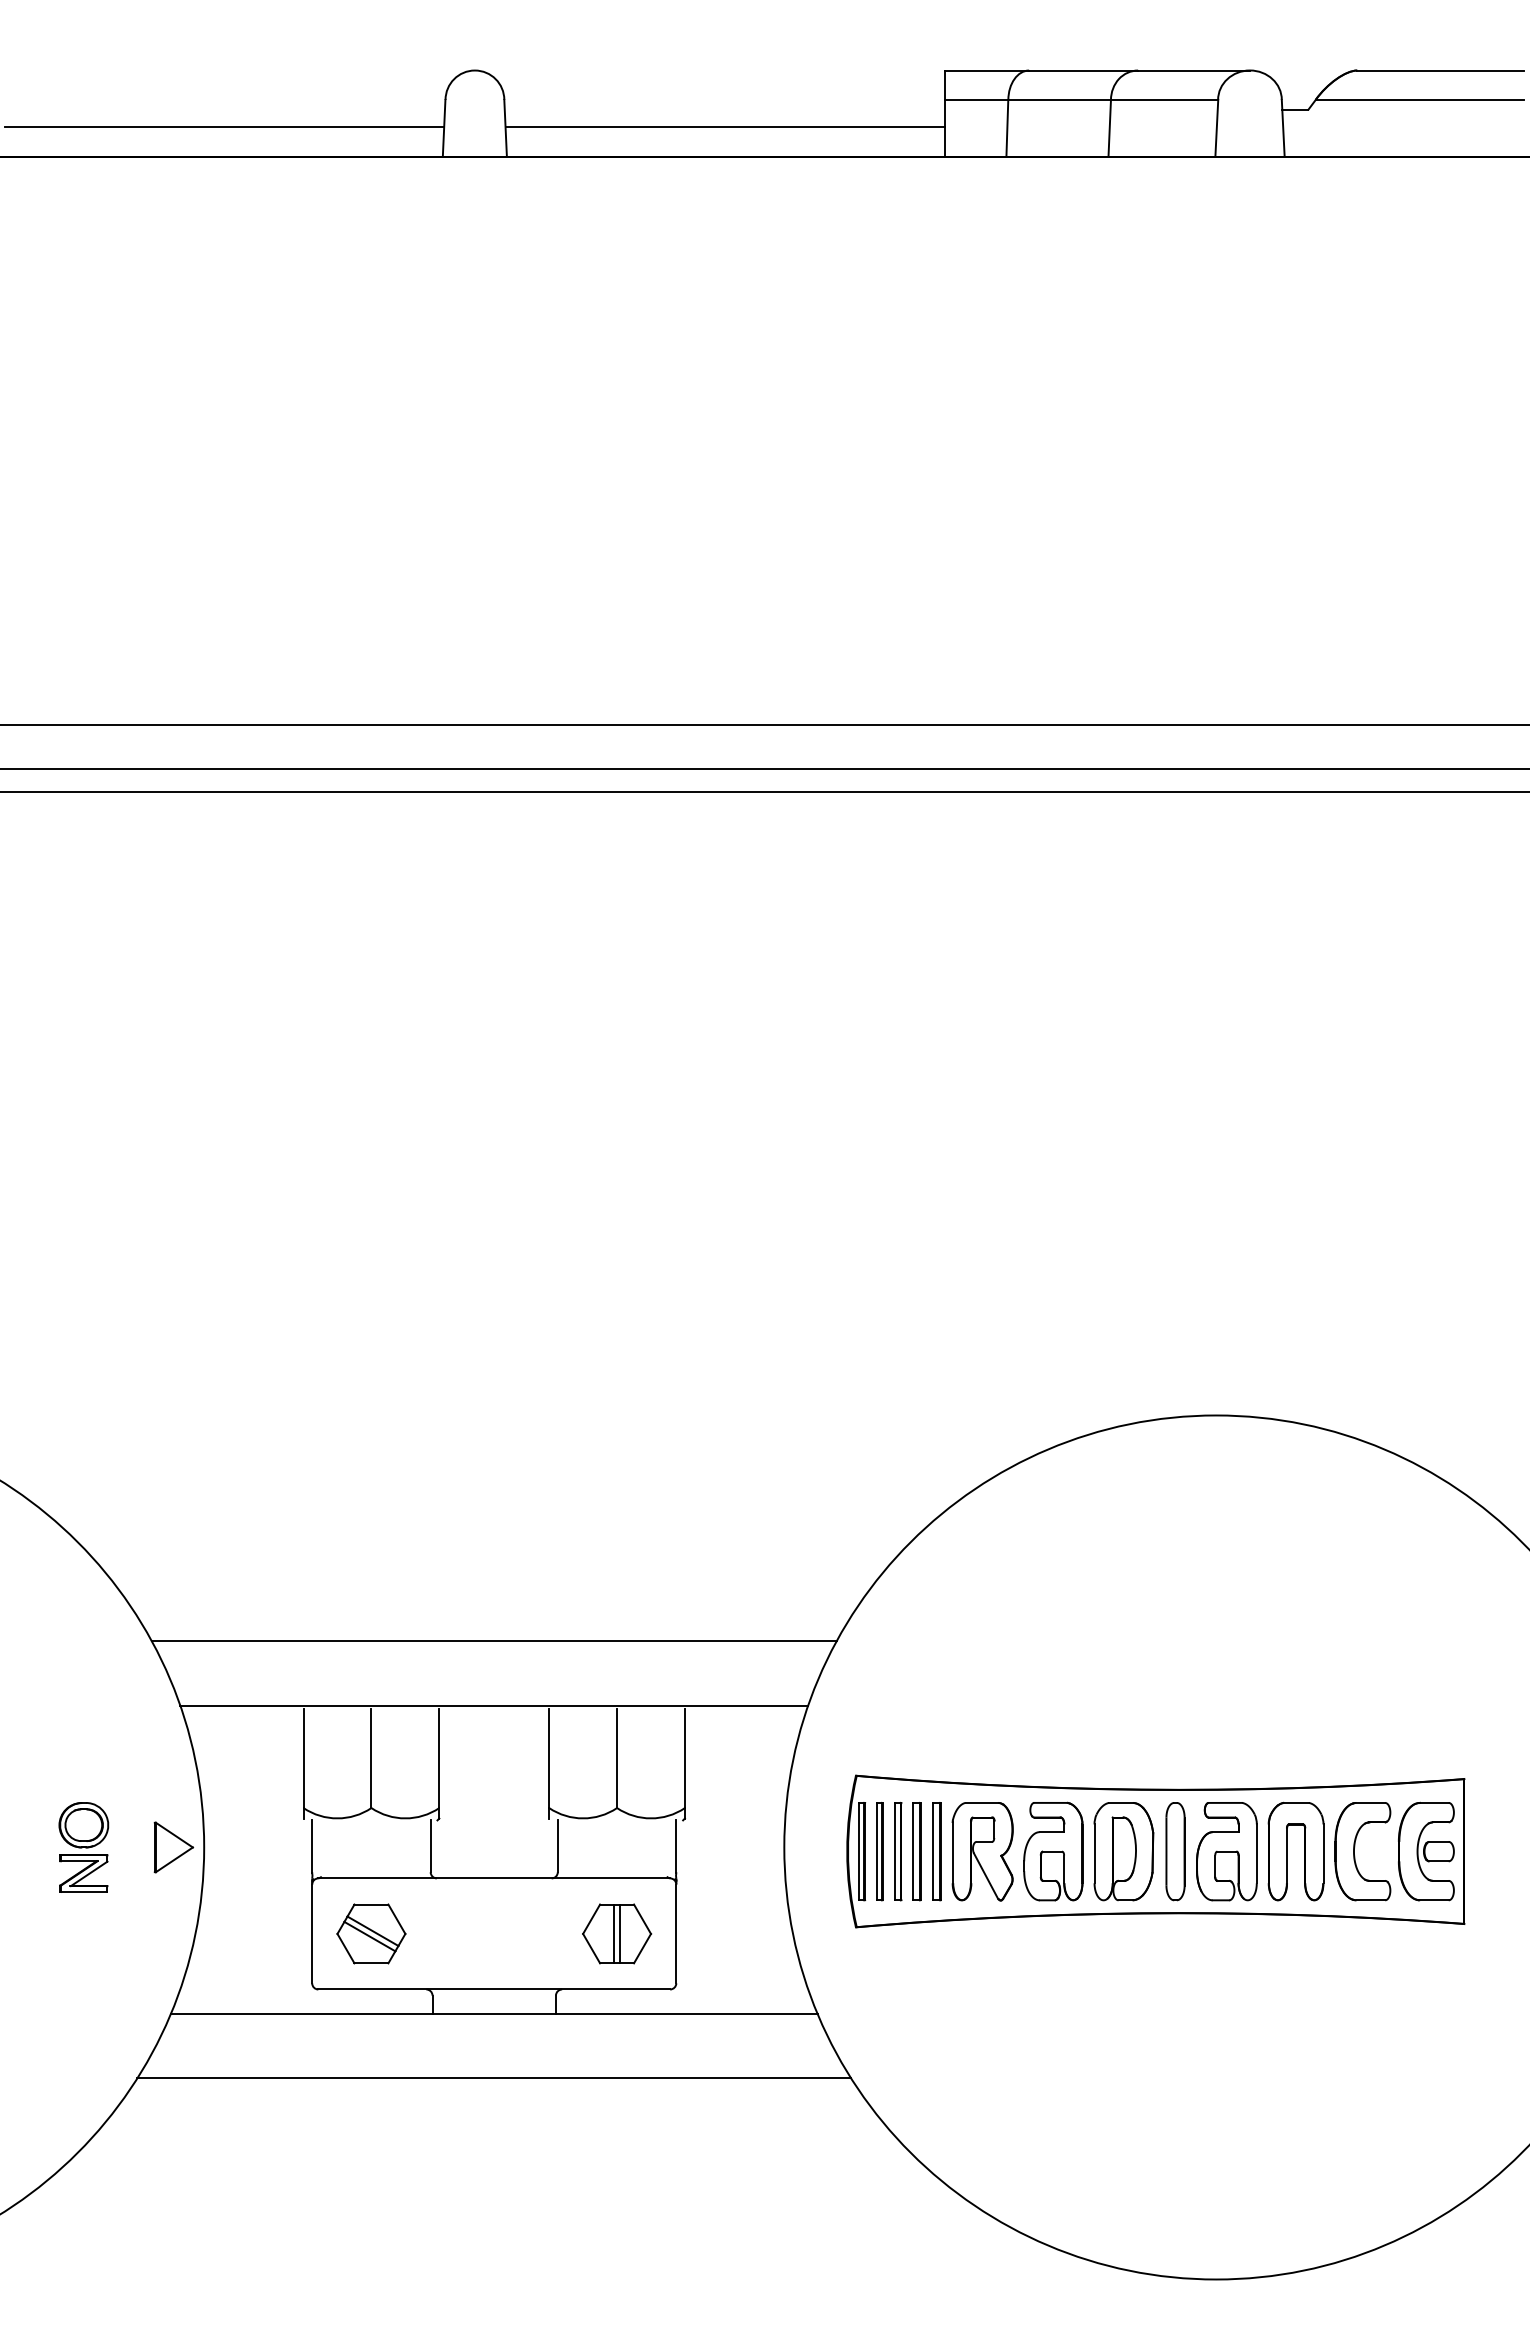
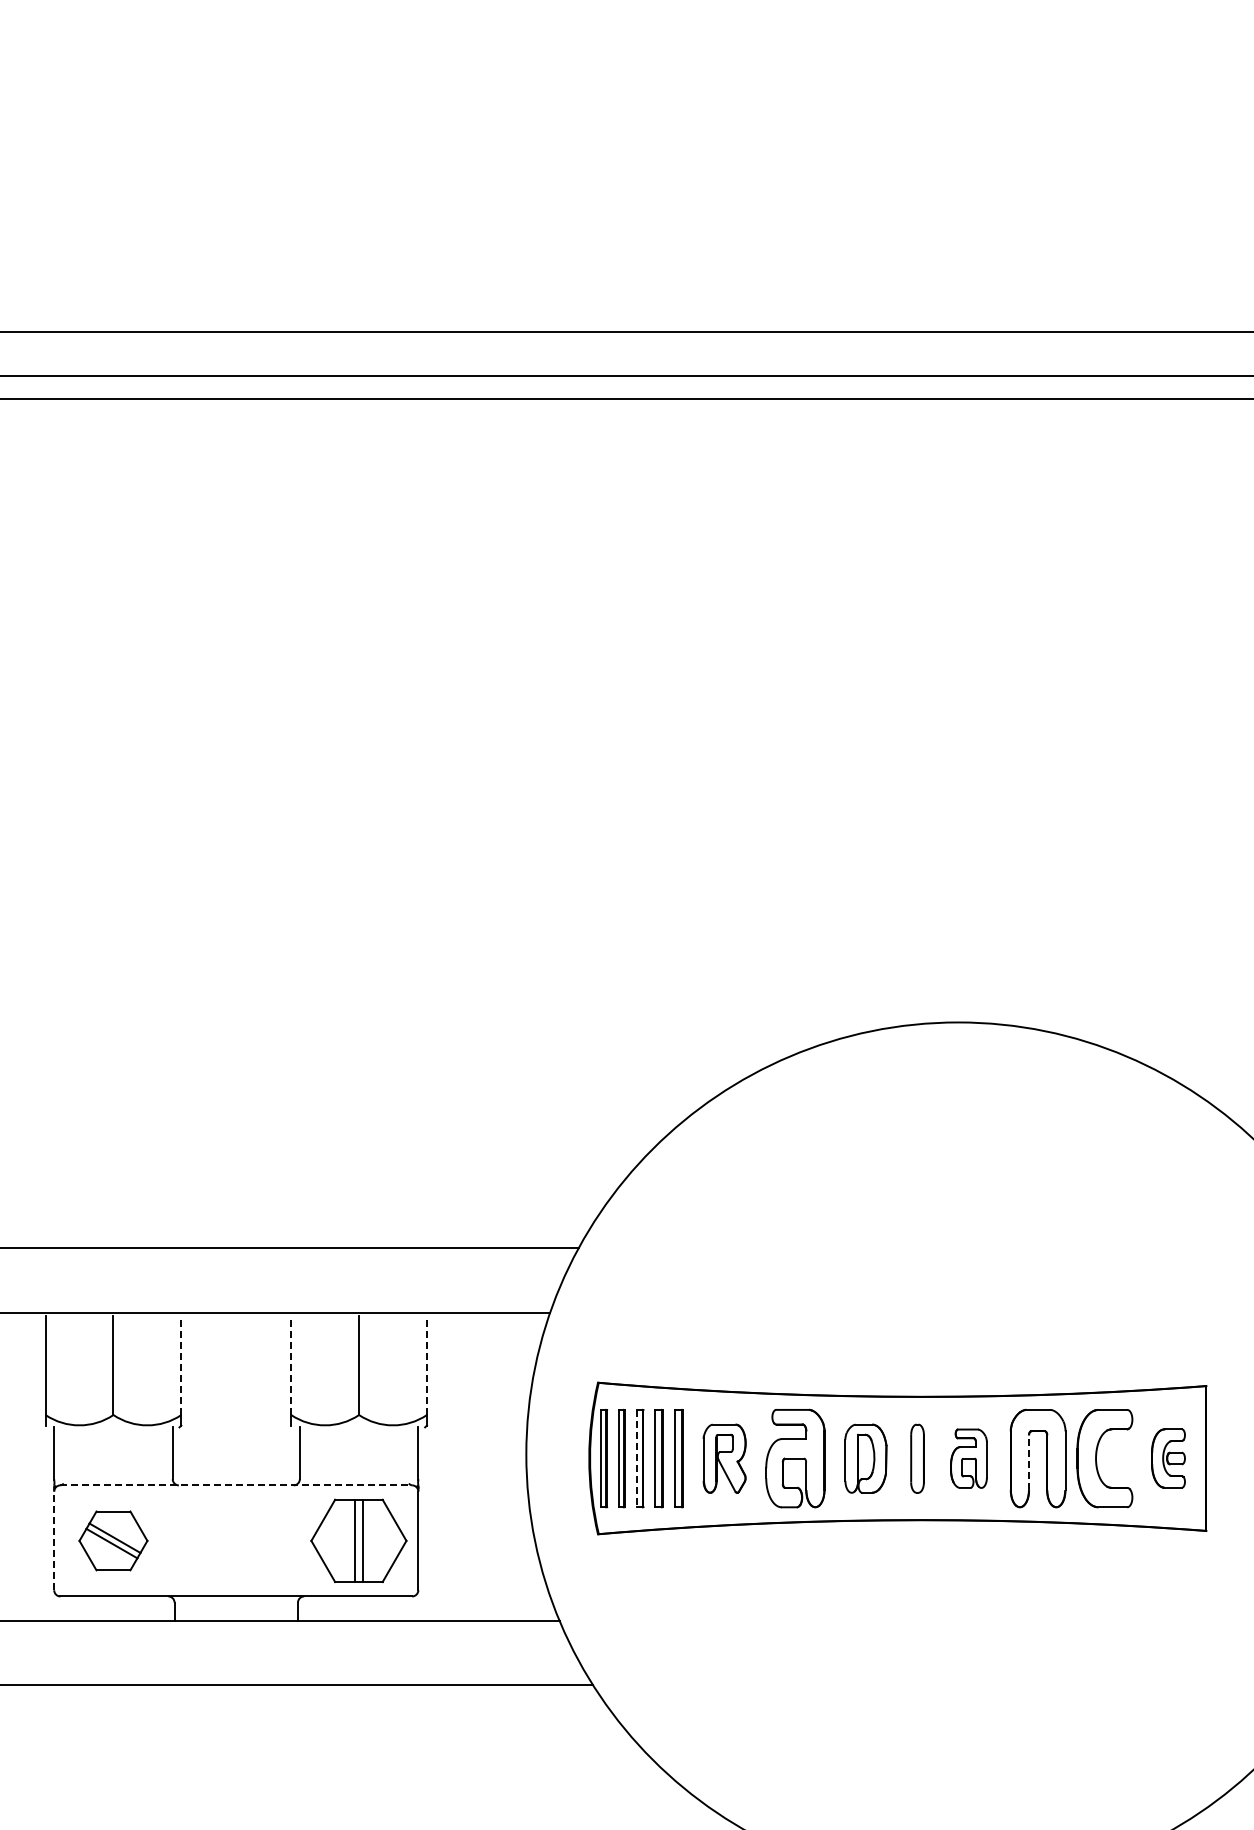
line: (439, 1758) -> (181, 1365), solid -> dashed
line: (549, 1758) -> (291, 1365), solid -> dashed
line: (684, 1758) -> (426, 1365), solid -> dashed
line: (894, 1851) -> (636, 1458), solid -> dashed
part: (982, 1851) -> (724, 1458), size x0.7
part: (1123, 1851) -> (865, 1458), size x0.7
part: (1175, 1851) -> (917, 1458), size x0.7
part: (1226, 1851) -> (968, 1458), size x0.6
part: (1426, 1851) -> (1168, 1458), size x0.6
line: (1287, 1855) -> (1029, 1462), solid -> dashed
line: (494, 1878) -> (236, 1485), solid -> dashed
line: (312, 1933) -> (54, 1540), solid -> dashed
part: (617, 1933) -> (359, 1540), size x1.4

